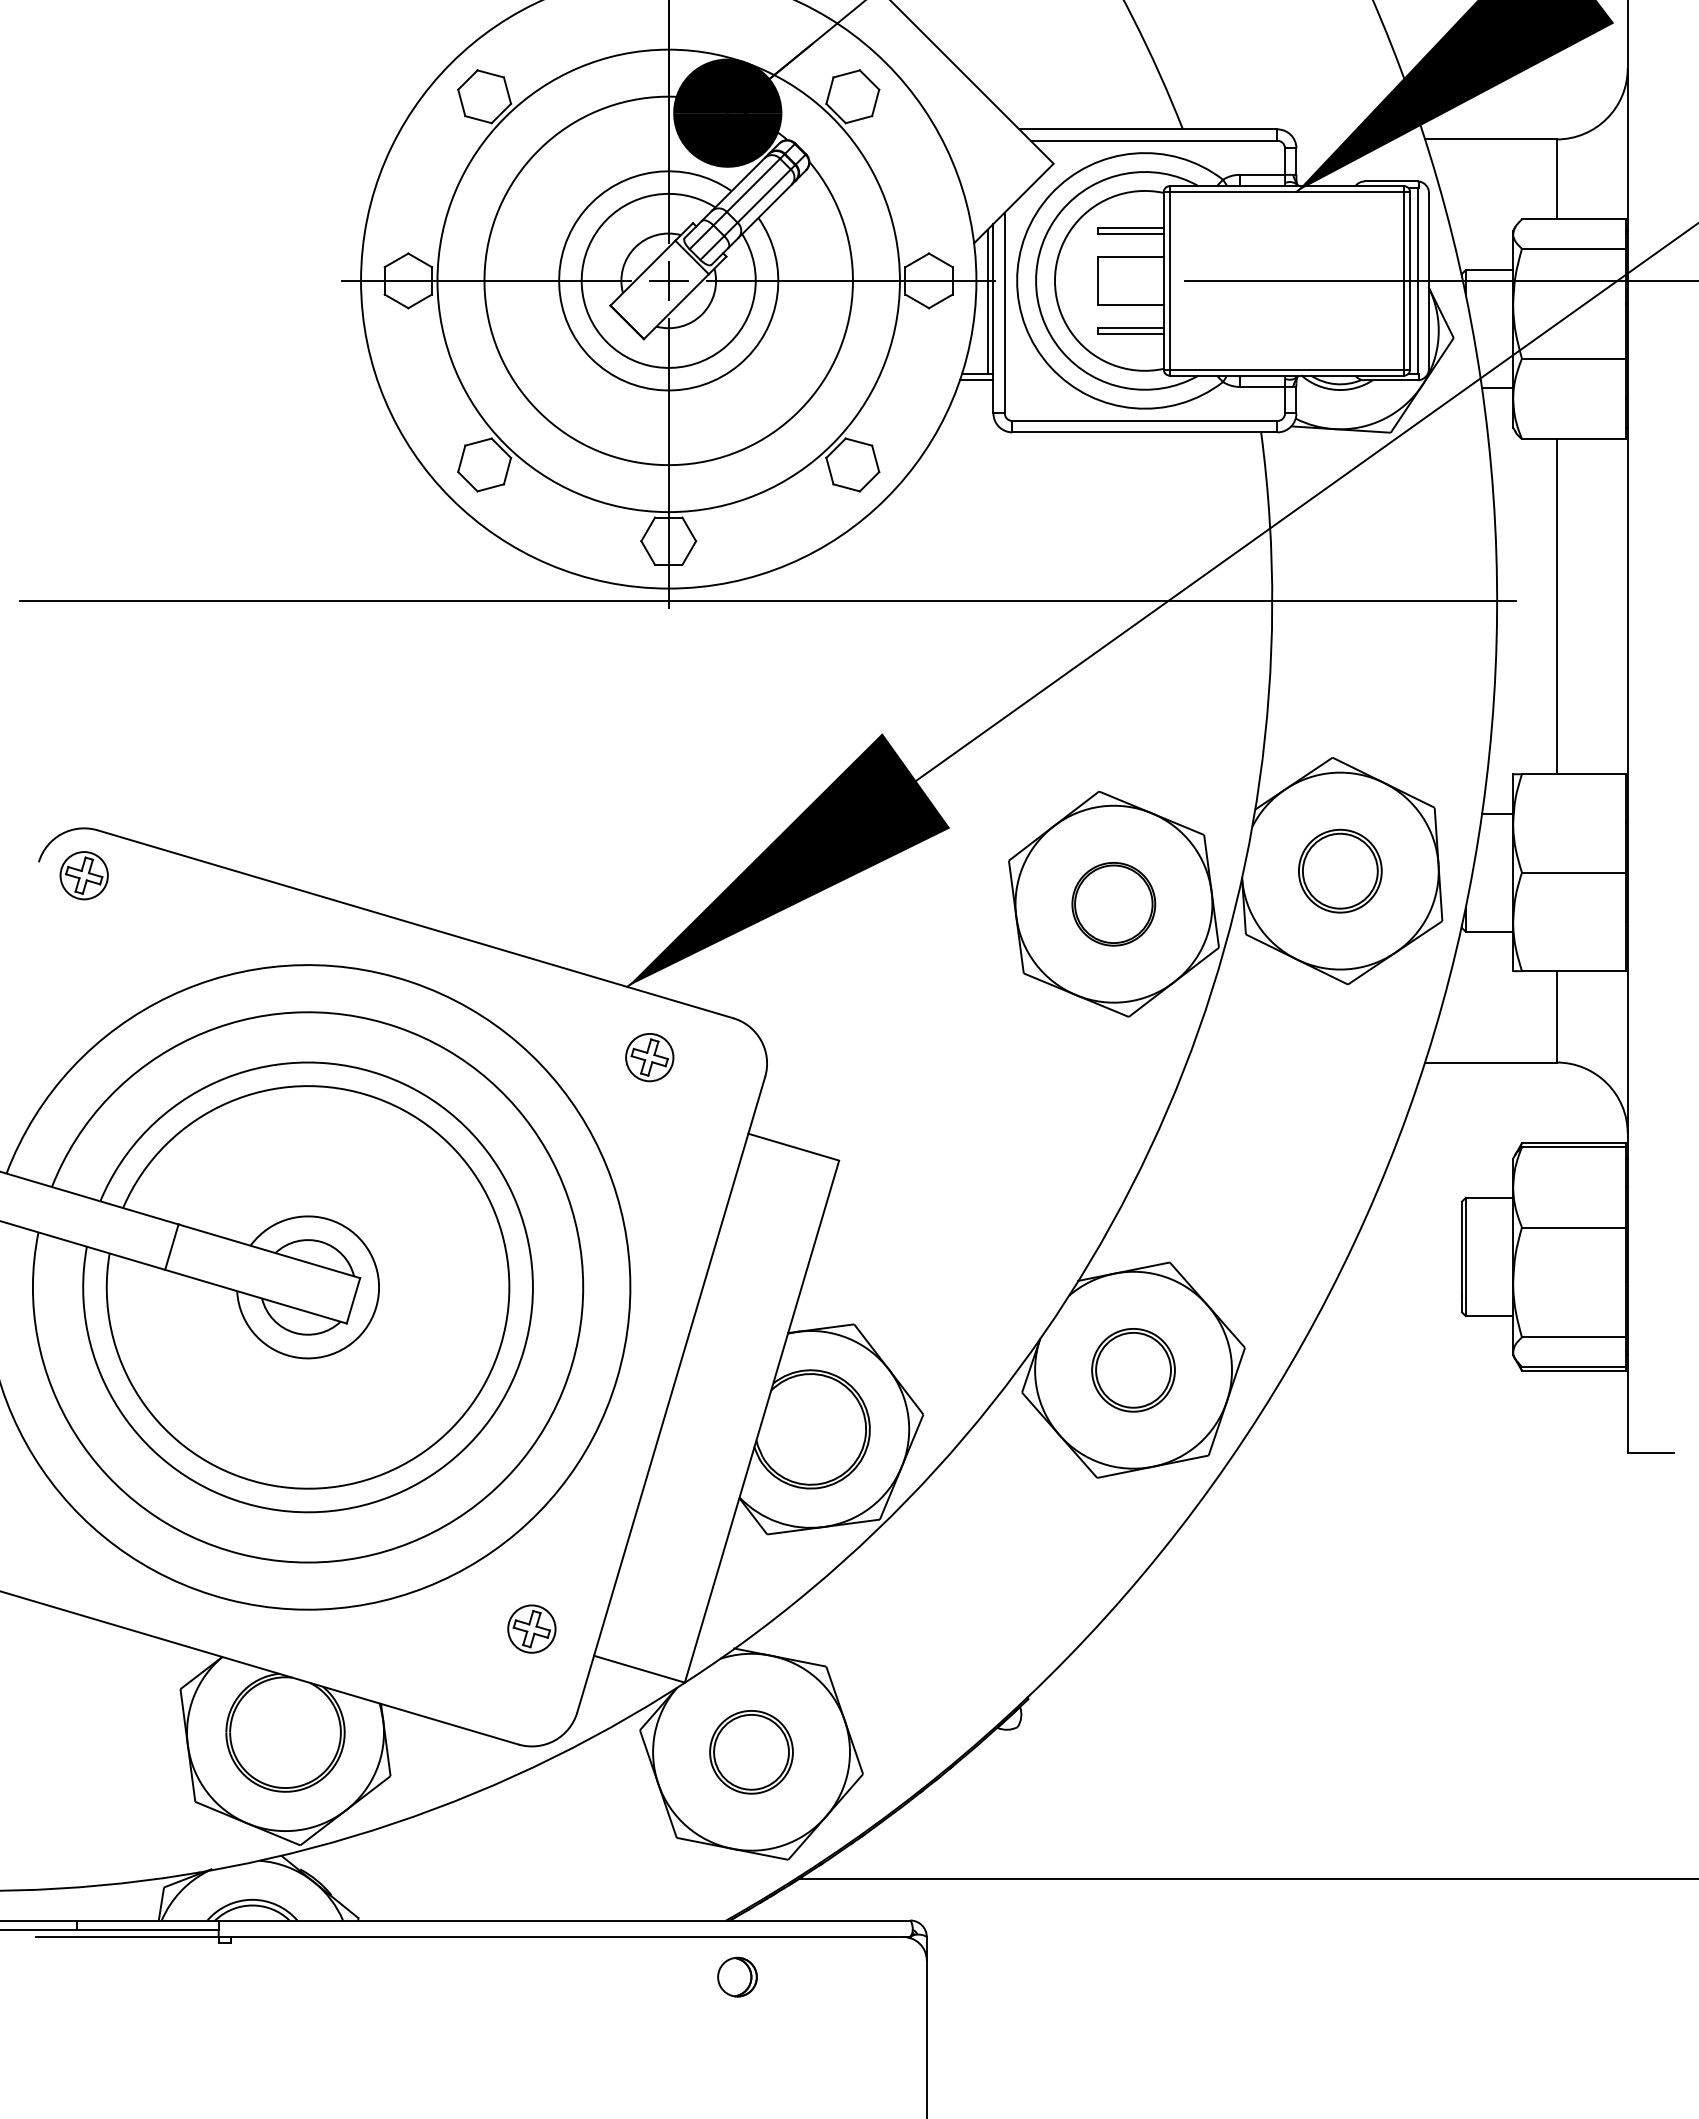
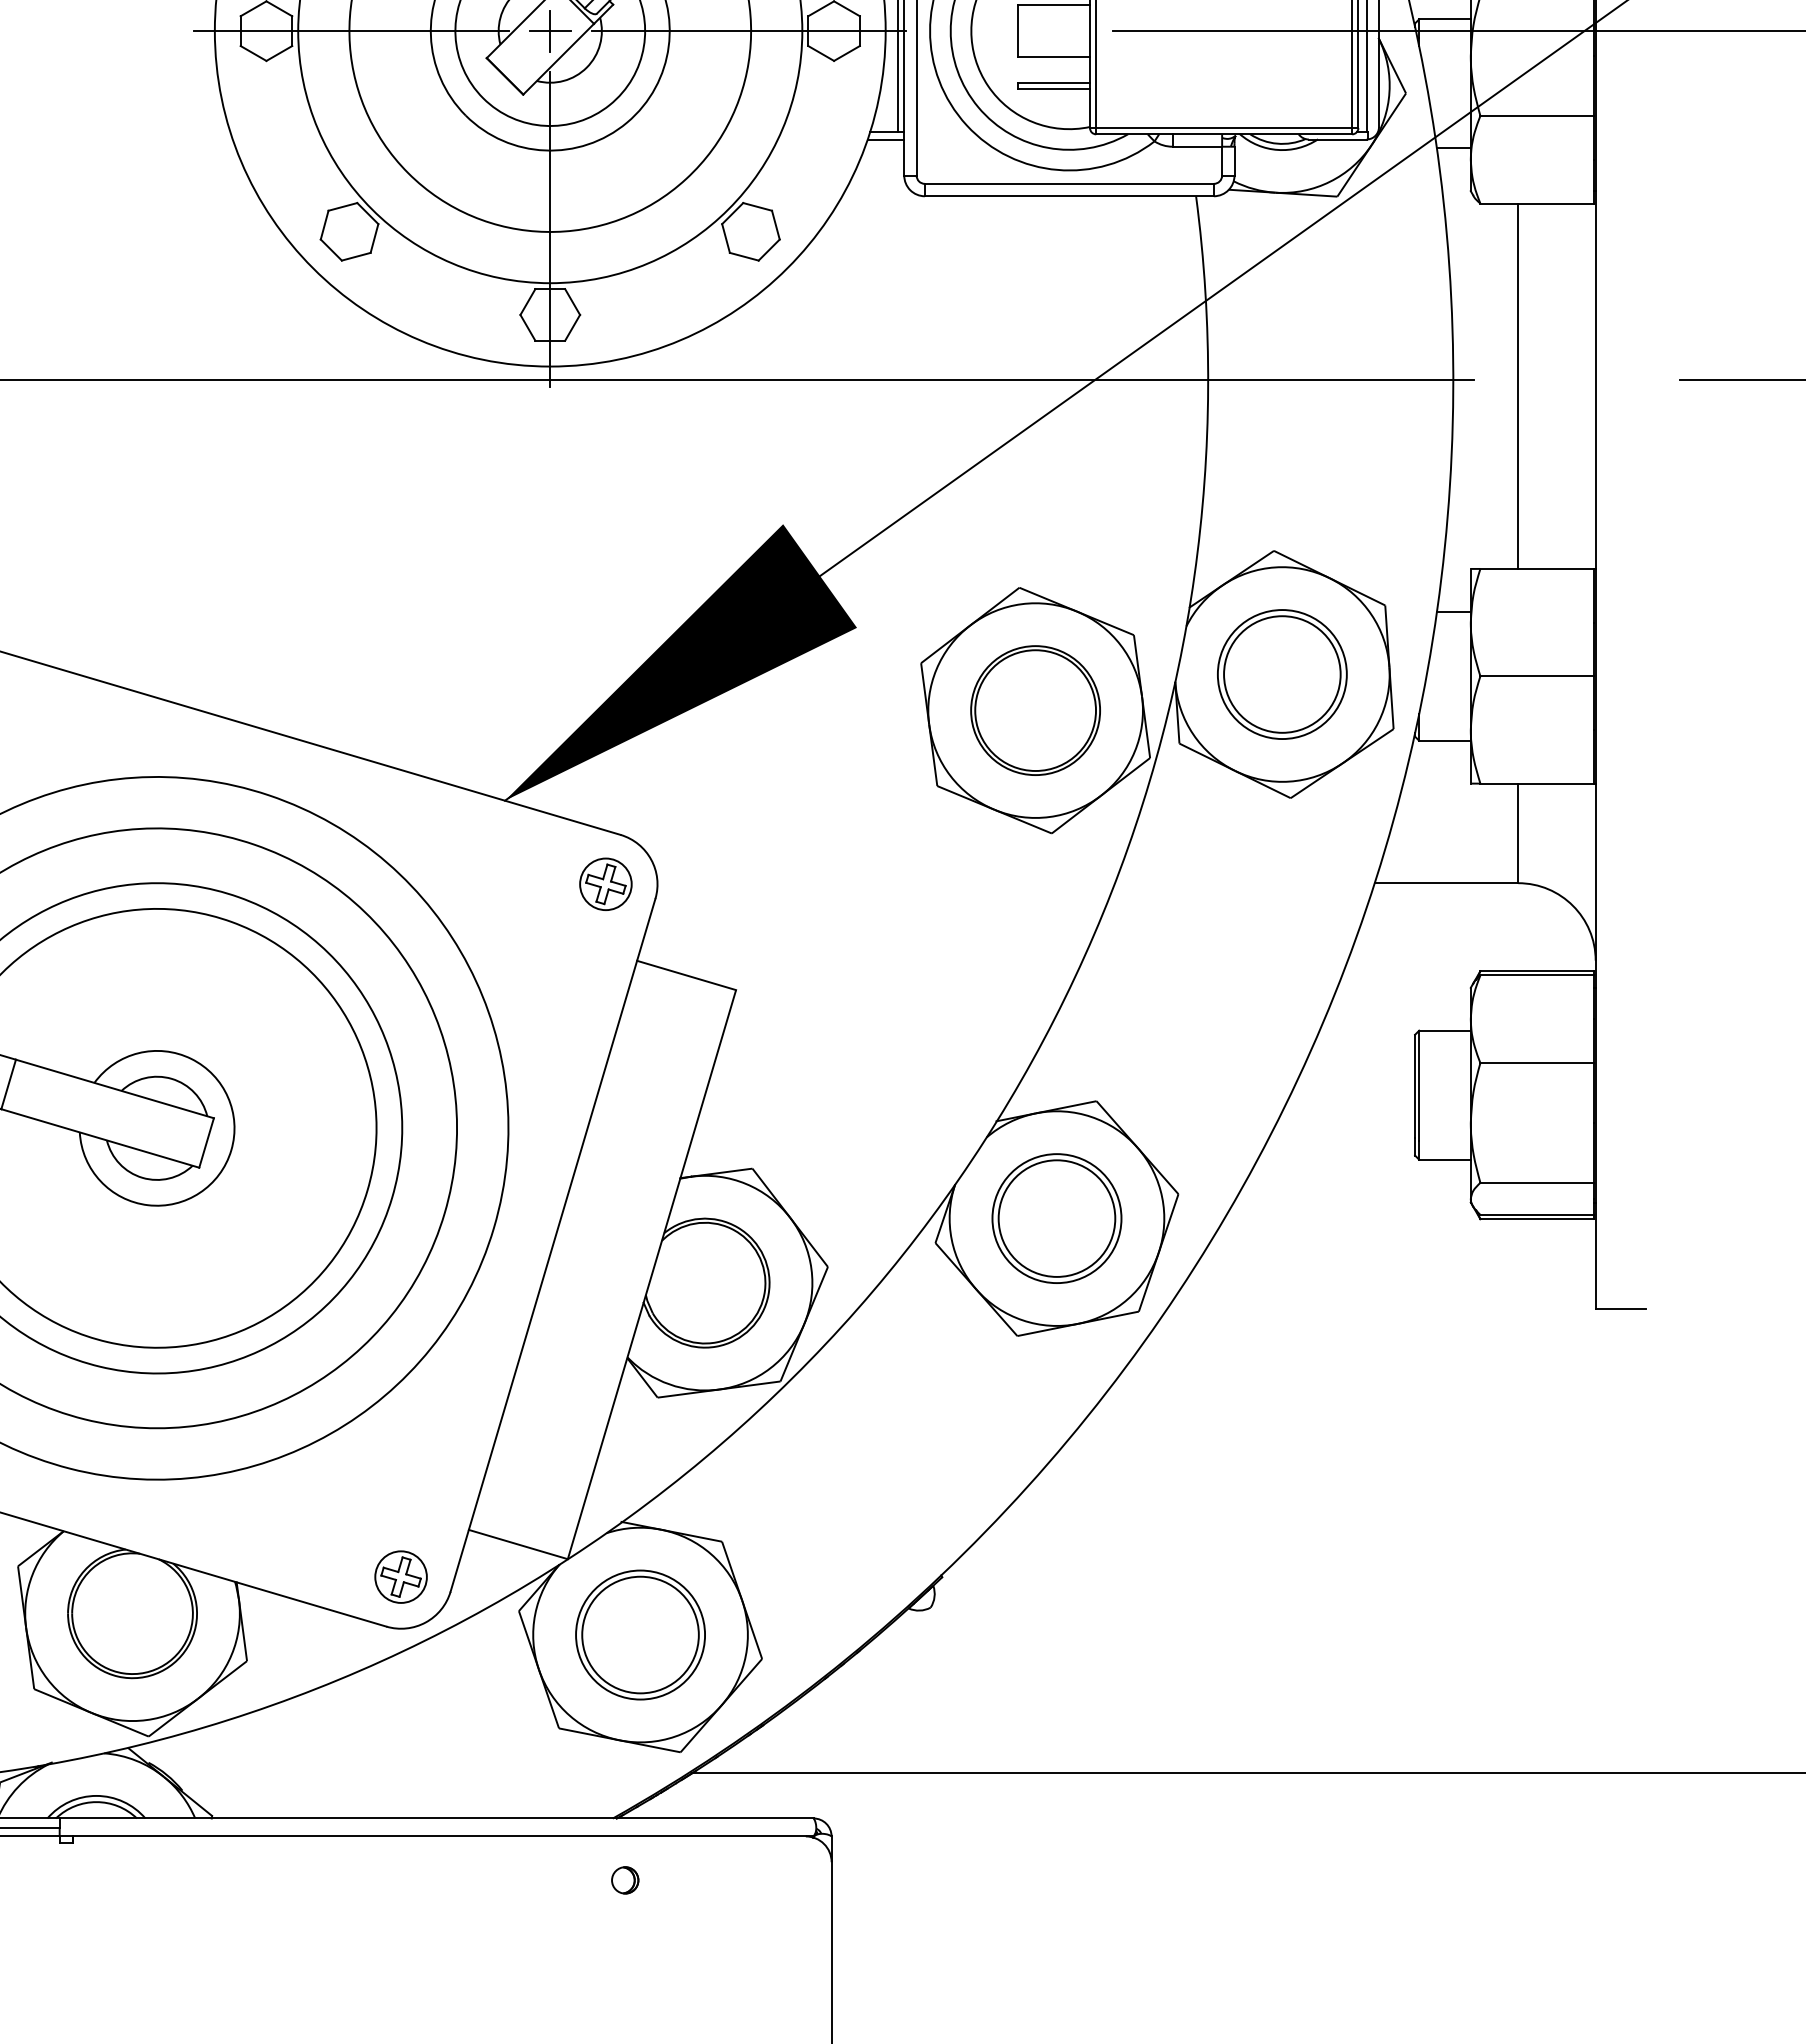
part: (1340, 871) -> (1282, 674), size x1.43
part: (1113, 904) -> (1035, 710), size x1.43
part: (649, 1057) -> (605, 884), moved
part: (1133, 1370) -> (1056, 1218), size x1.43
part: (531, 1628) -> (400, 1576), moved
part: (751, 1752) -> (640, 1635), size x1.43
part: (737, 1977) -> (625, 1880), size x0.62

